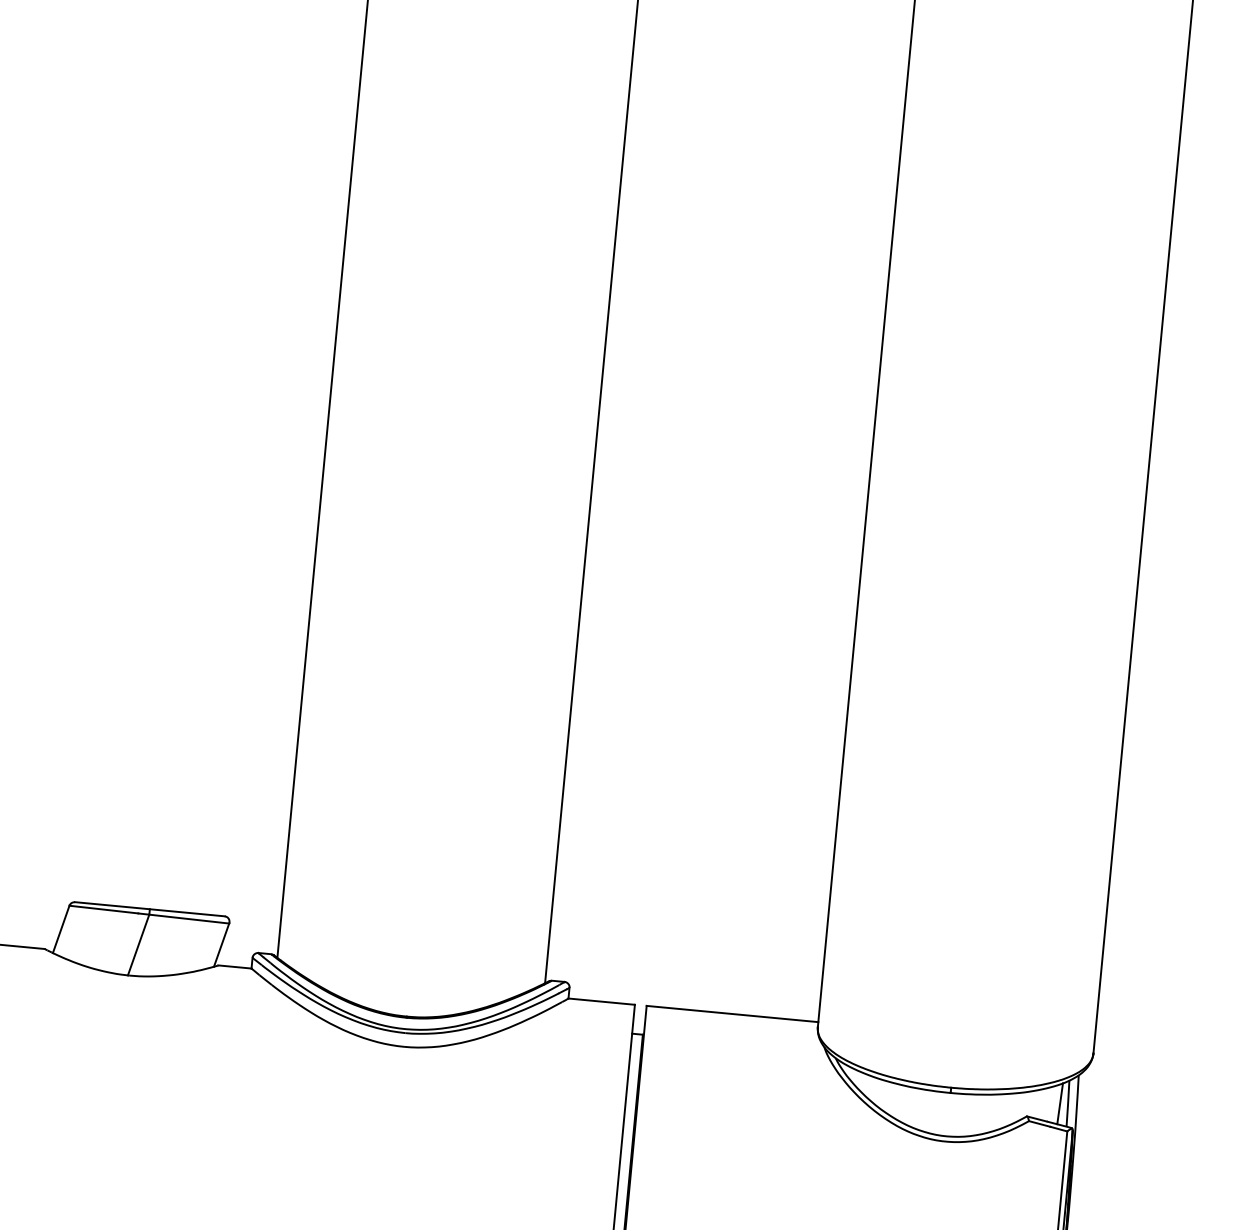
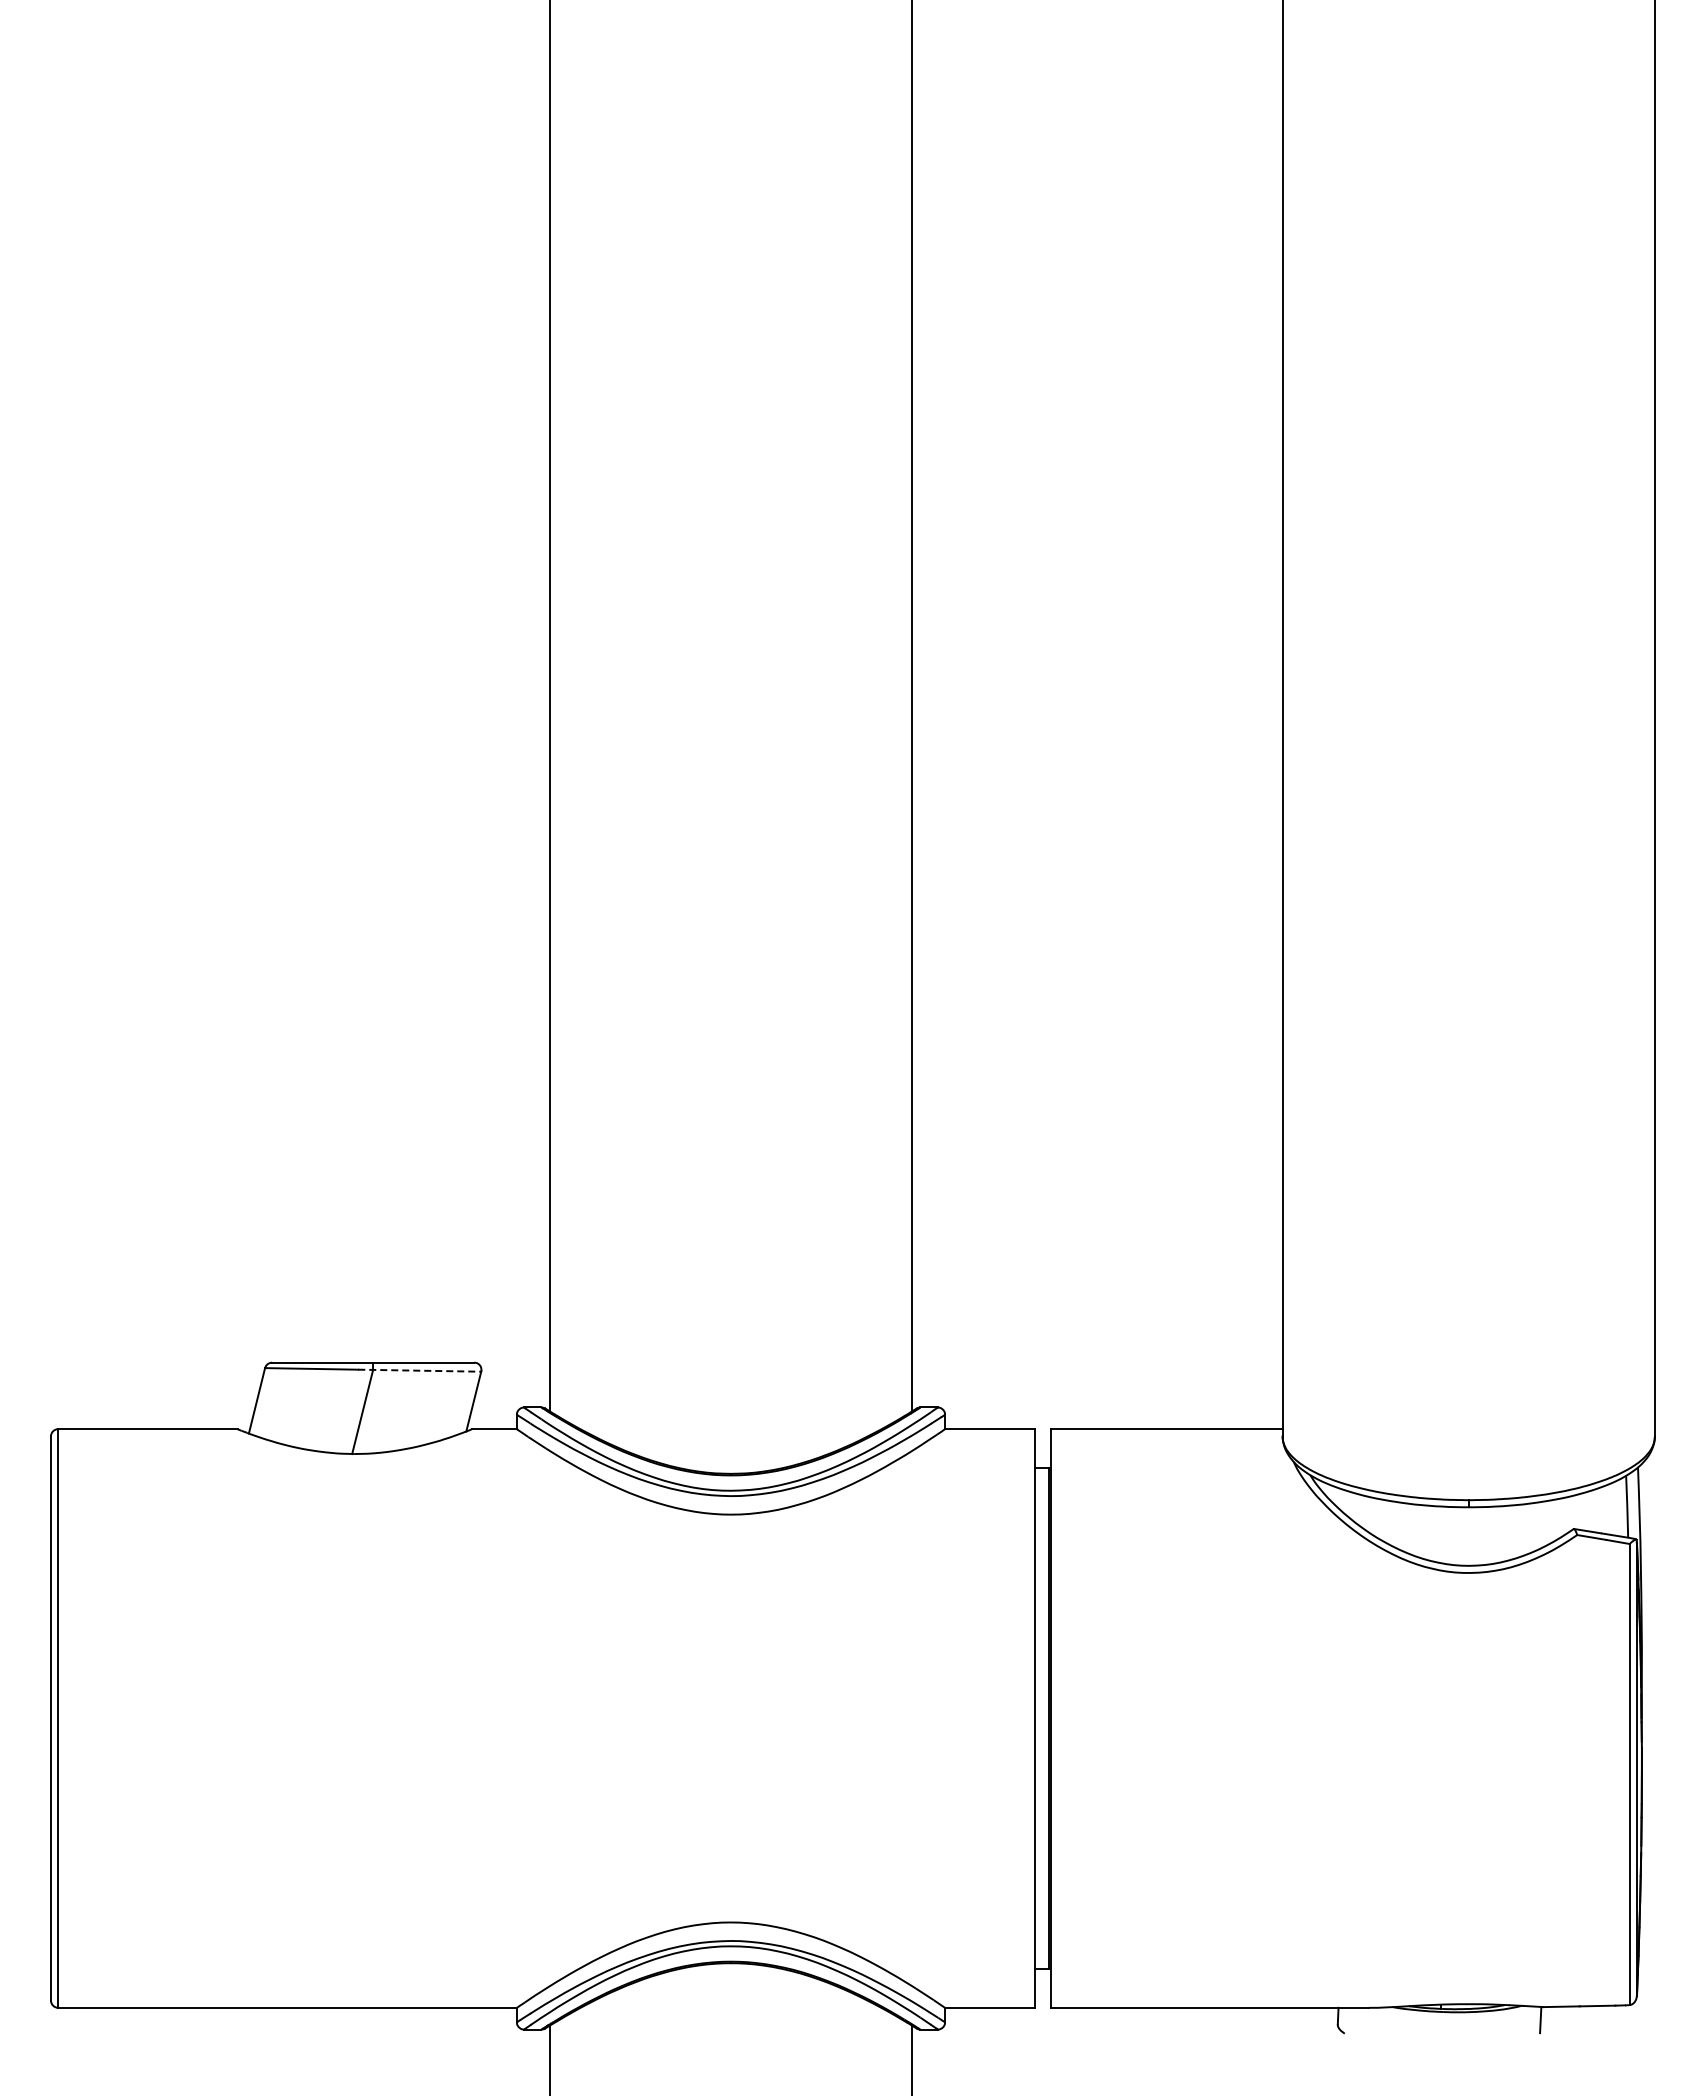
line: (184, 918) -> (420, 1370), solid -> dashed
line: (1060, 1103) -> (1616, 1507), removed

